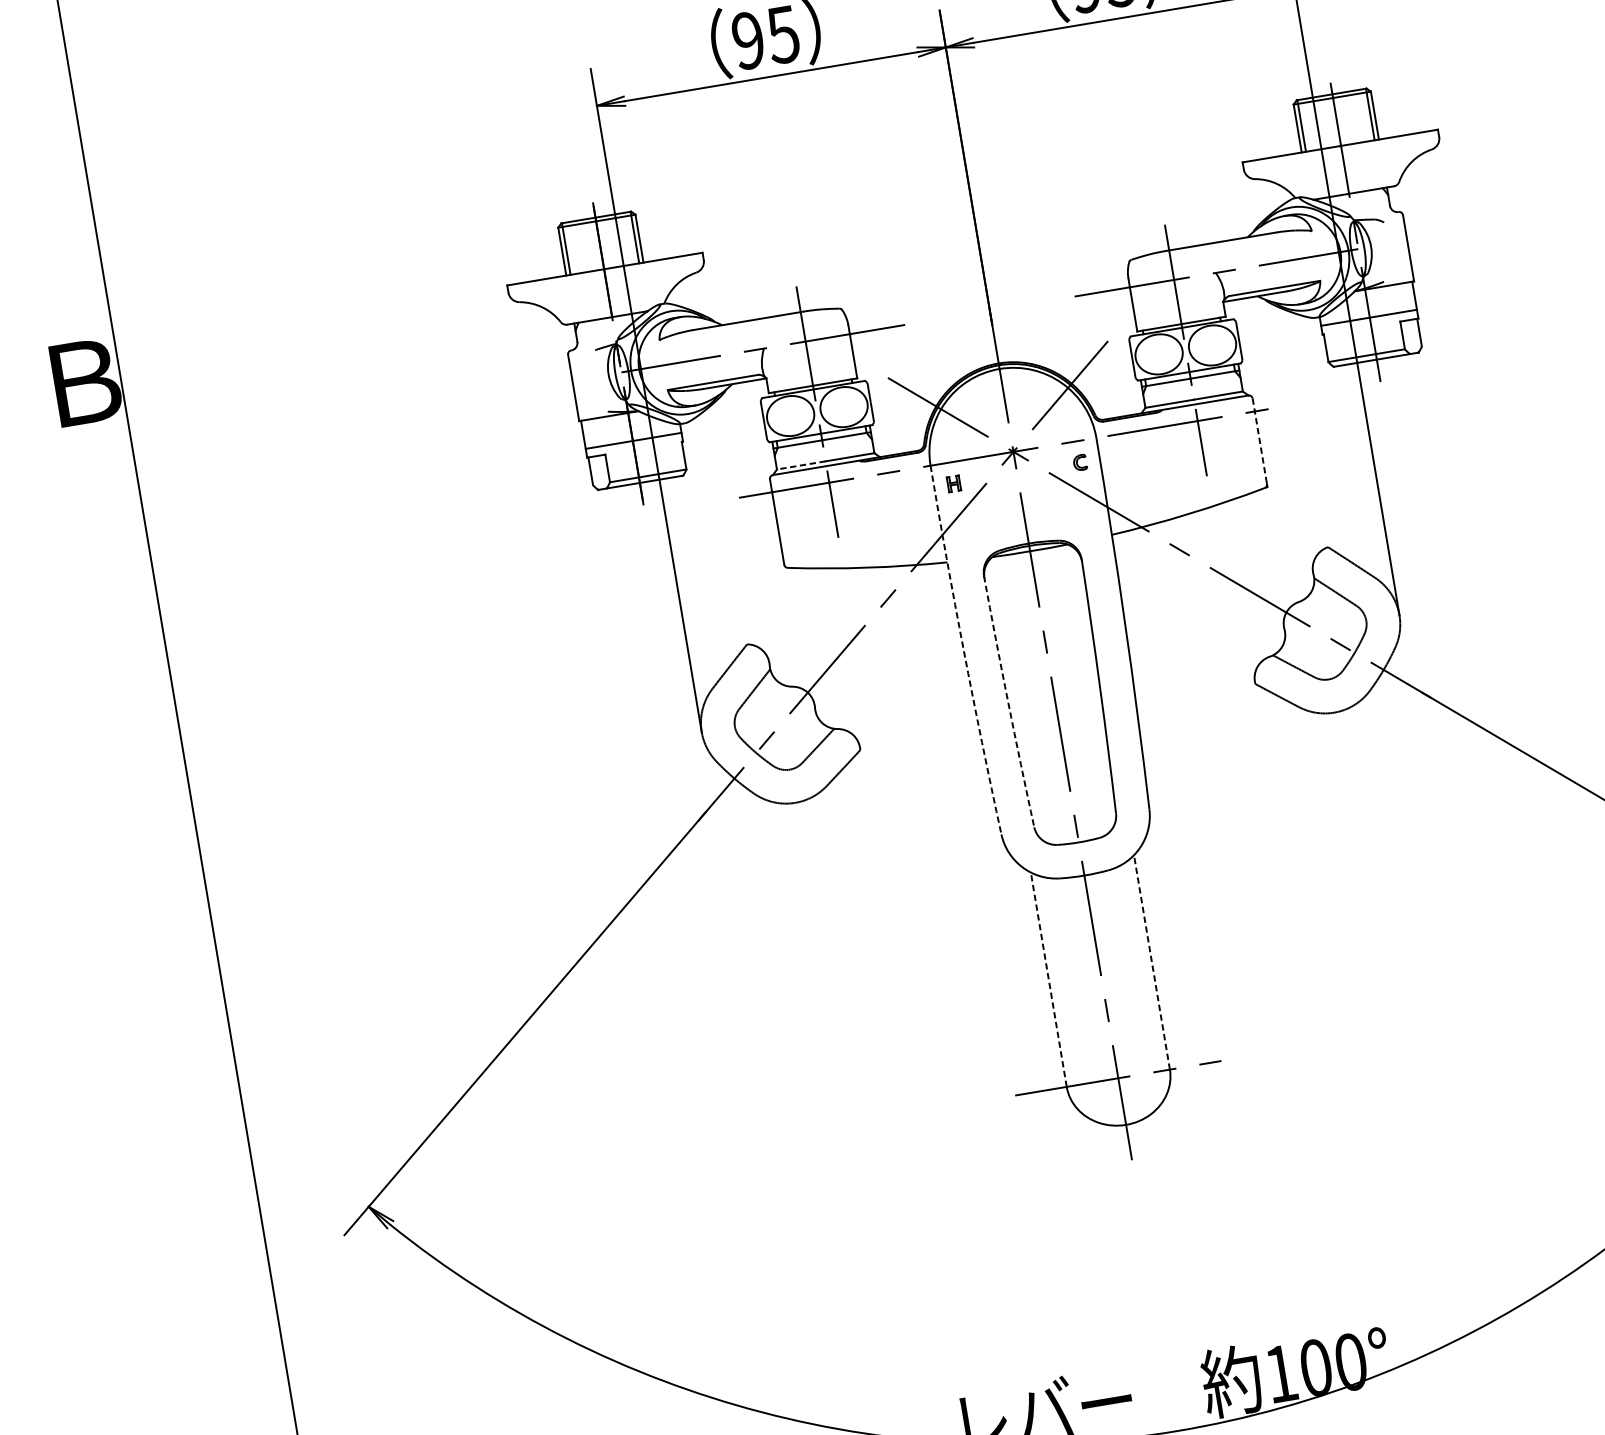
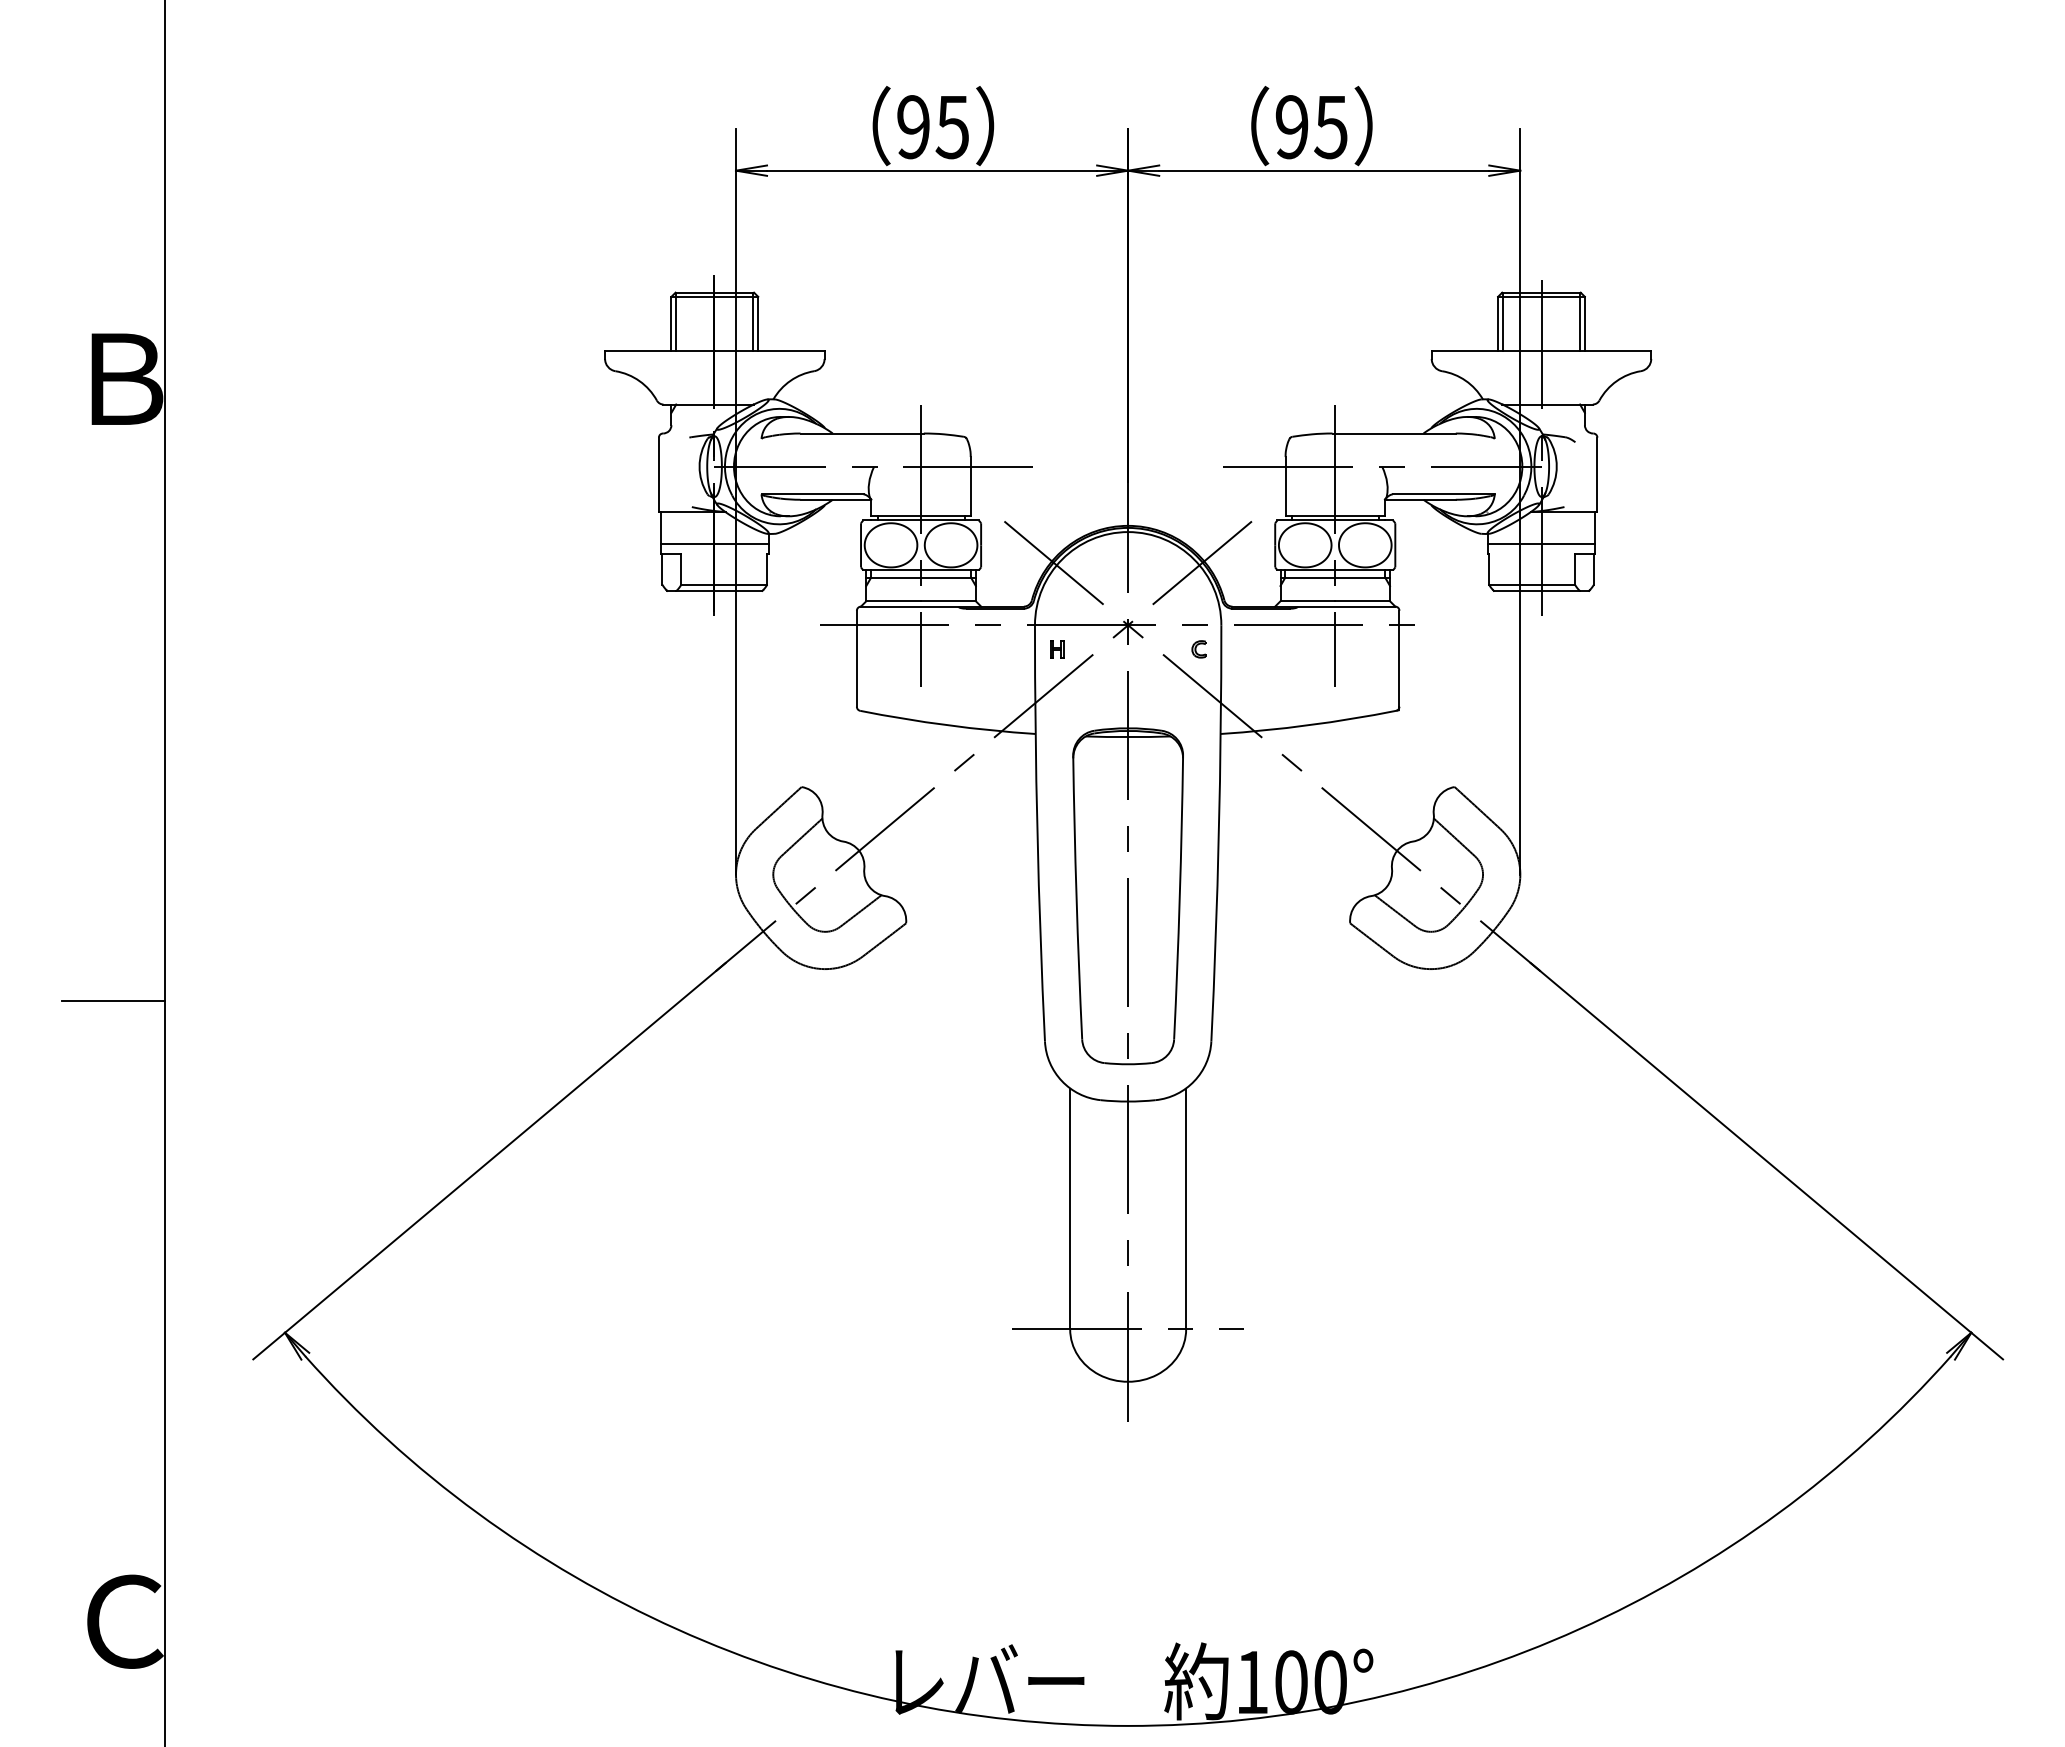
line: (1259, 441) -> (1399, 659), dashed -> solid
line: (801, 465) -> (893, 601), dashed -> solid
arc: (963, 650) -> (1037, 833), dashed -> solid
arc: (1008, 701) -> (1076, 897), dashed -> solid
line: (166, 936) -> (113, 1000), added
line: (1152, 962) -> (1186, 1208), dashed -> solid
line: (1049, 979) -> (1070, 1208), dashed -> solid

